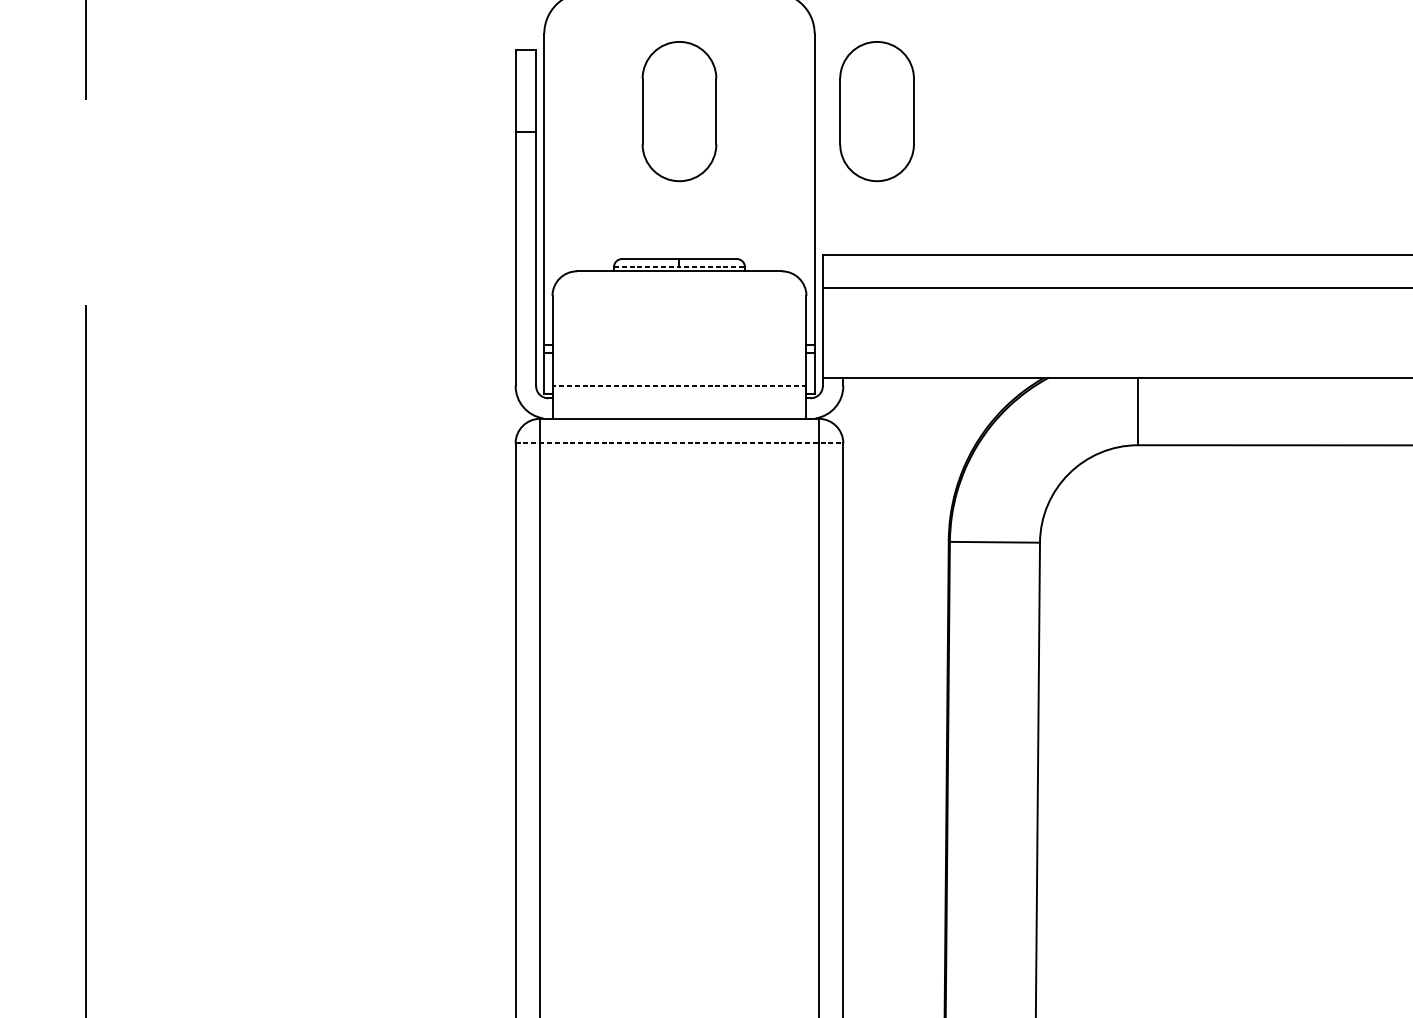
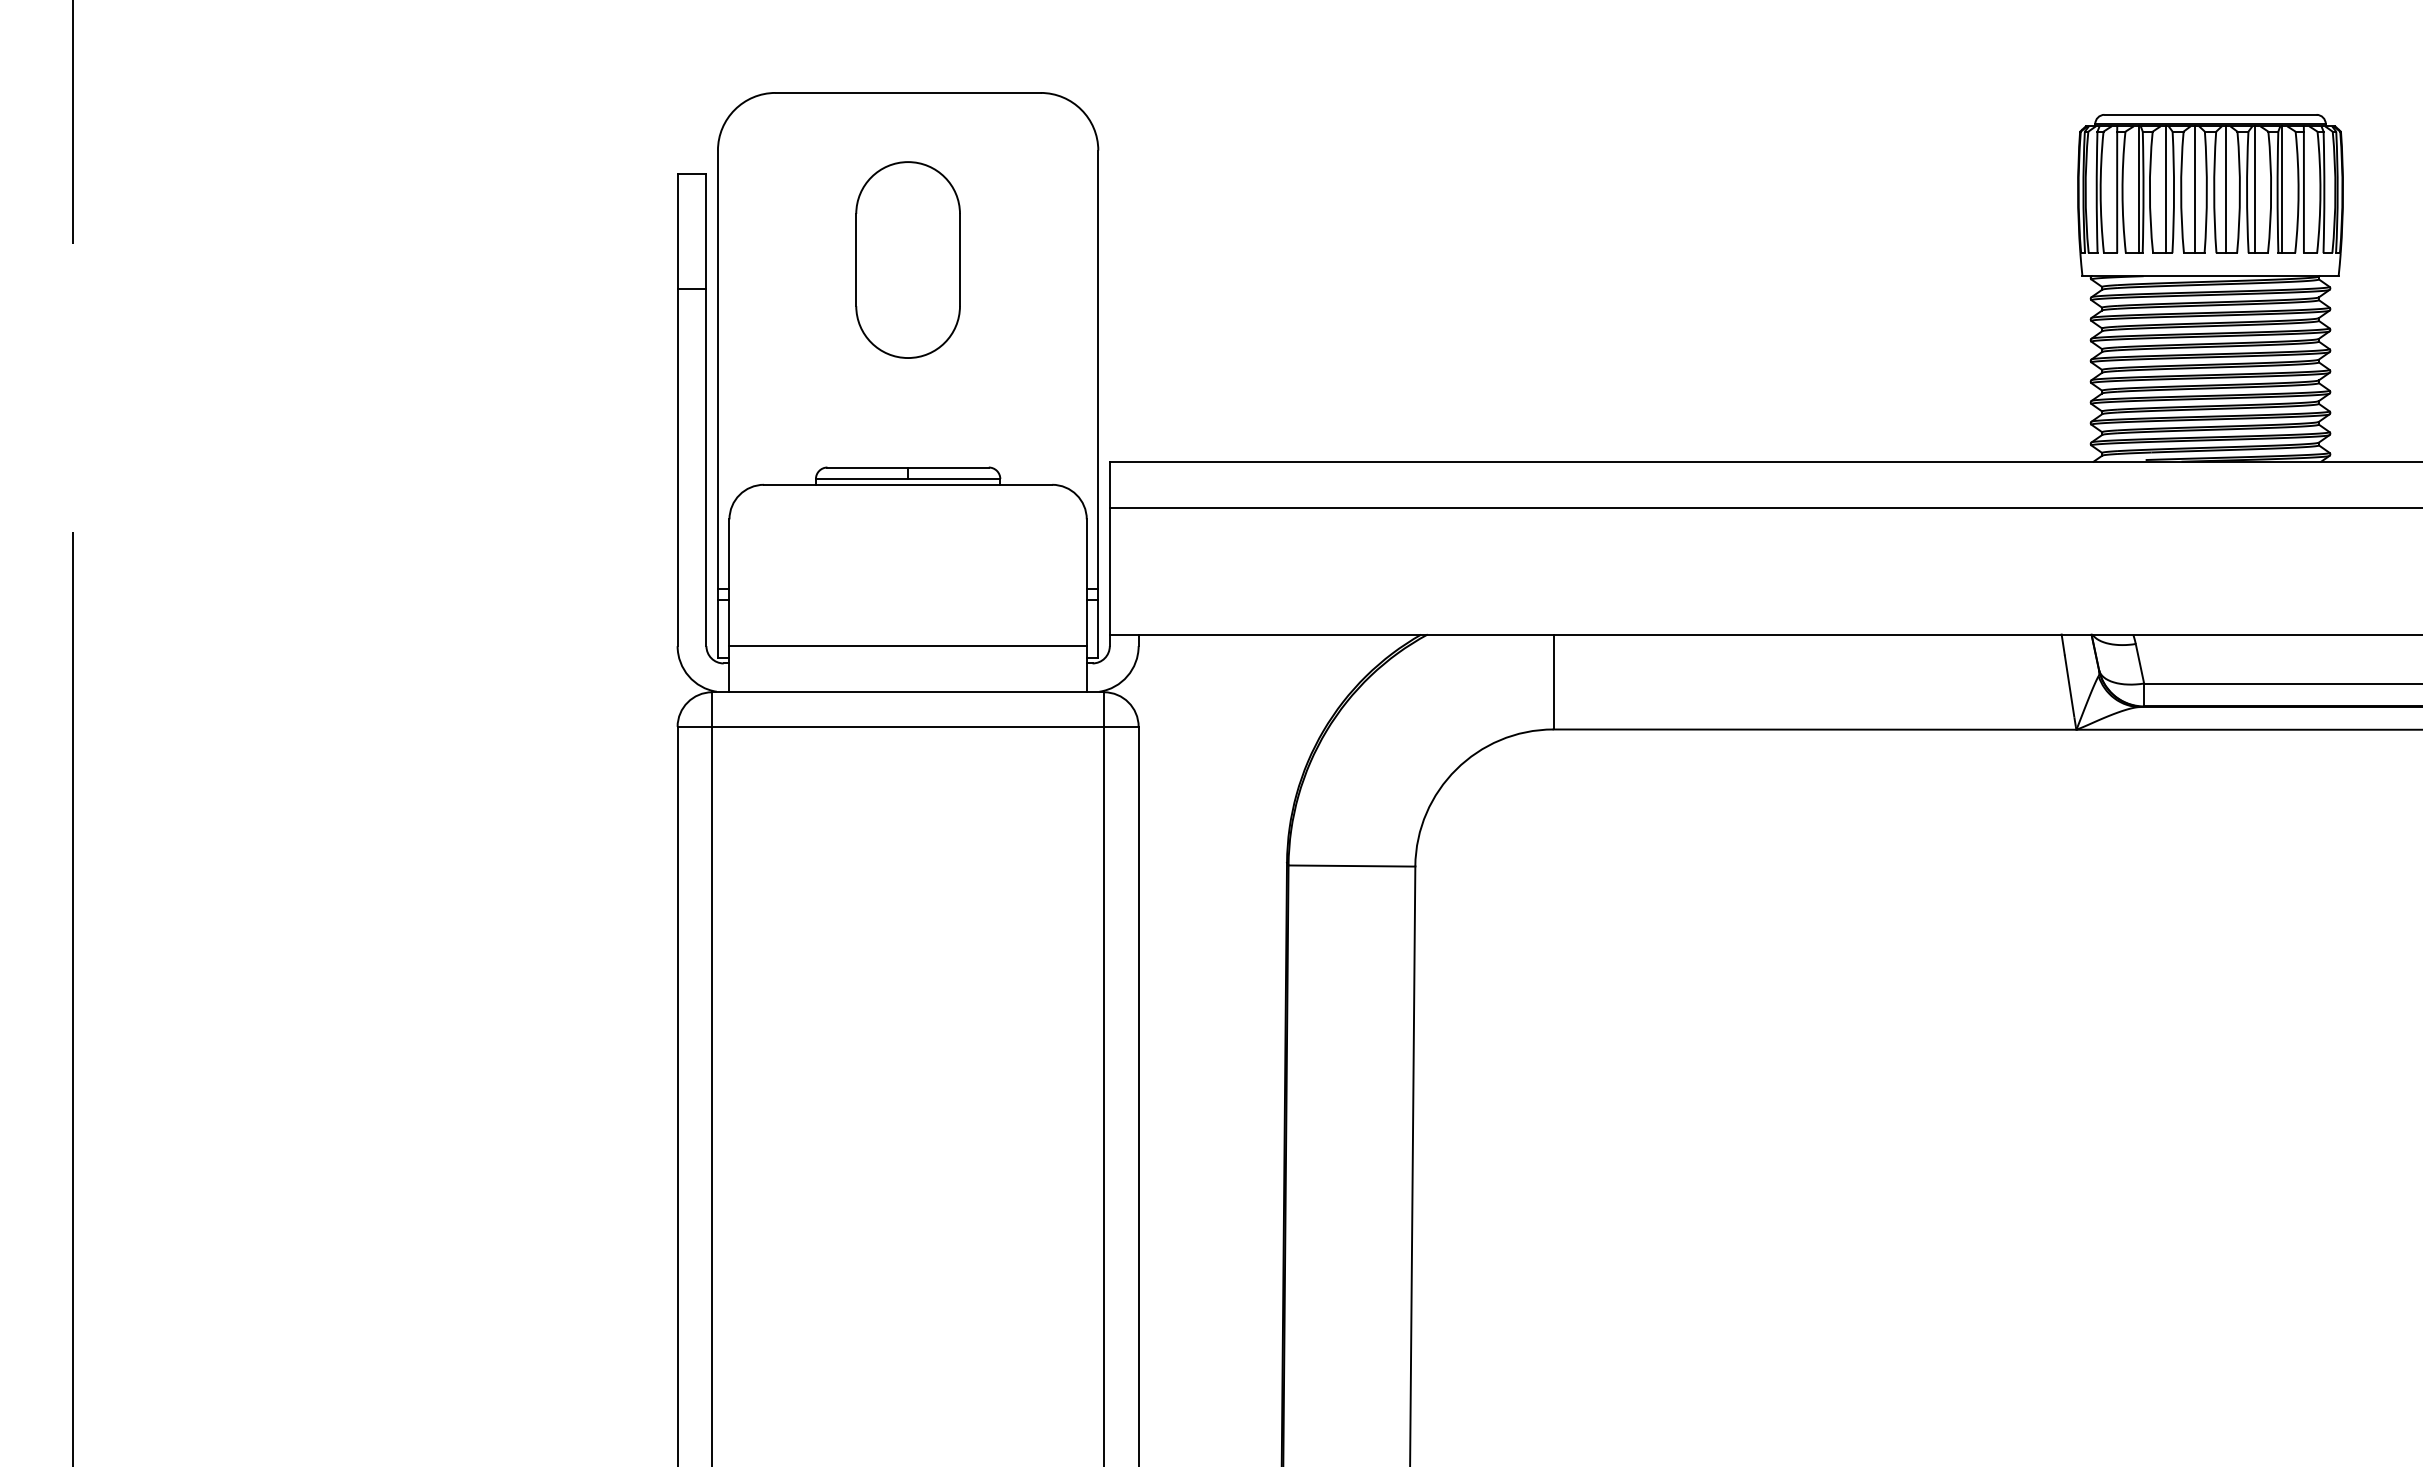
part: (876, 111) -> (1185, 259), removed
line: (679, 267) -> (908, 479), dashed -> solid
line: (679, 386) -> (908, 646), dashed -> solid
line: (679, 443) -> (908, 726), dashed -> solid

